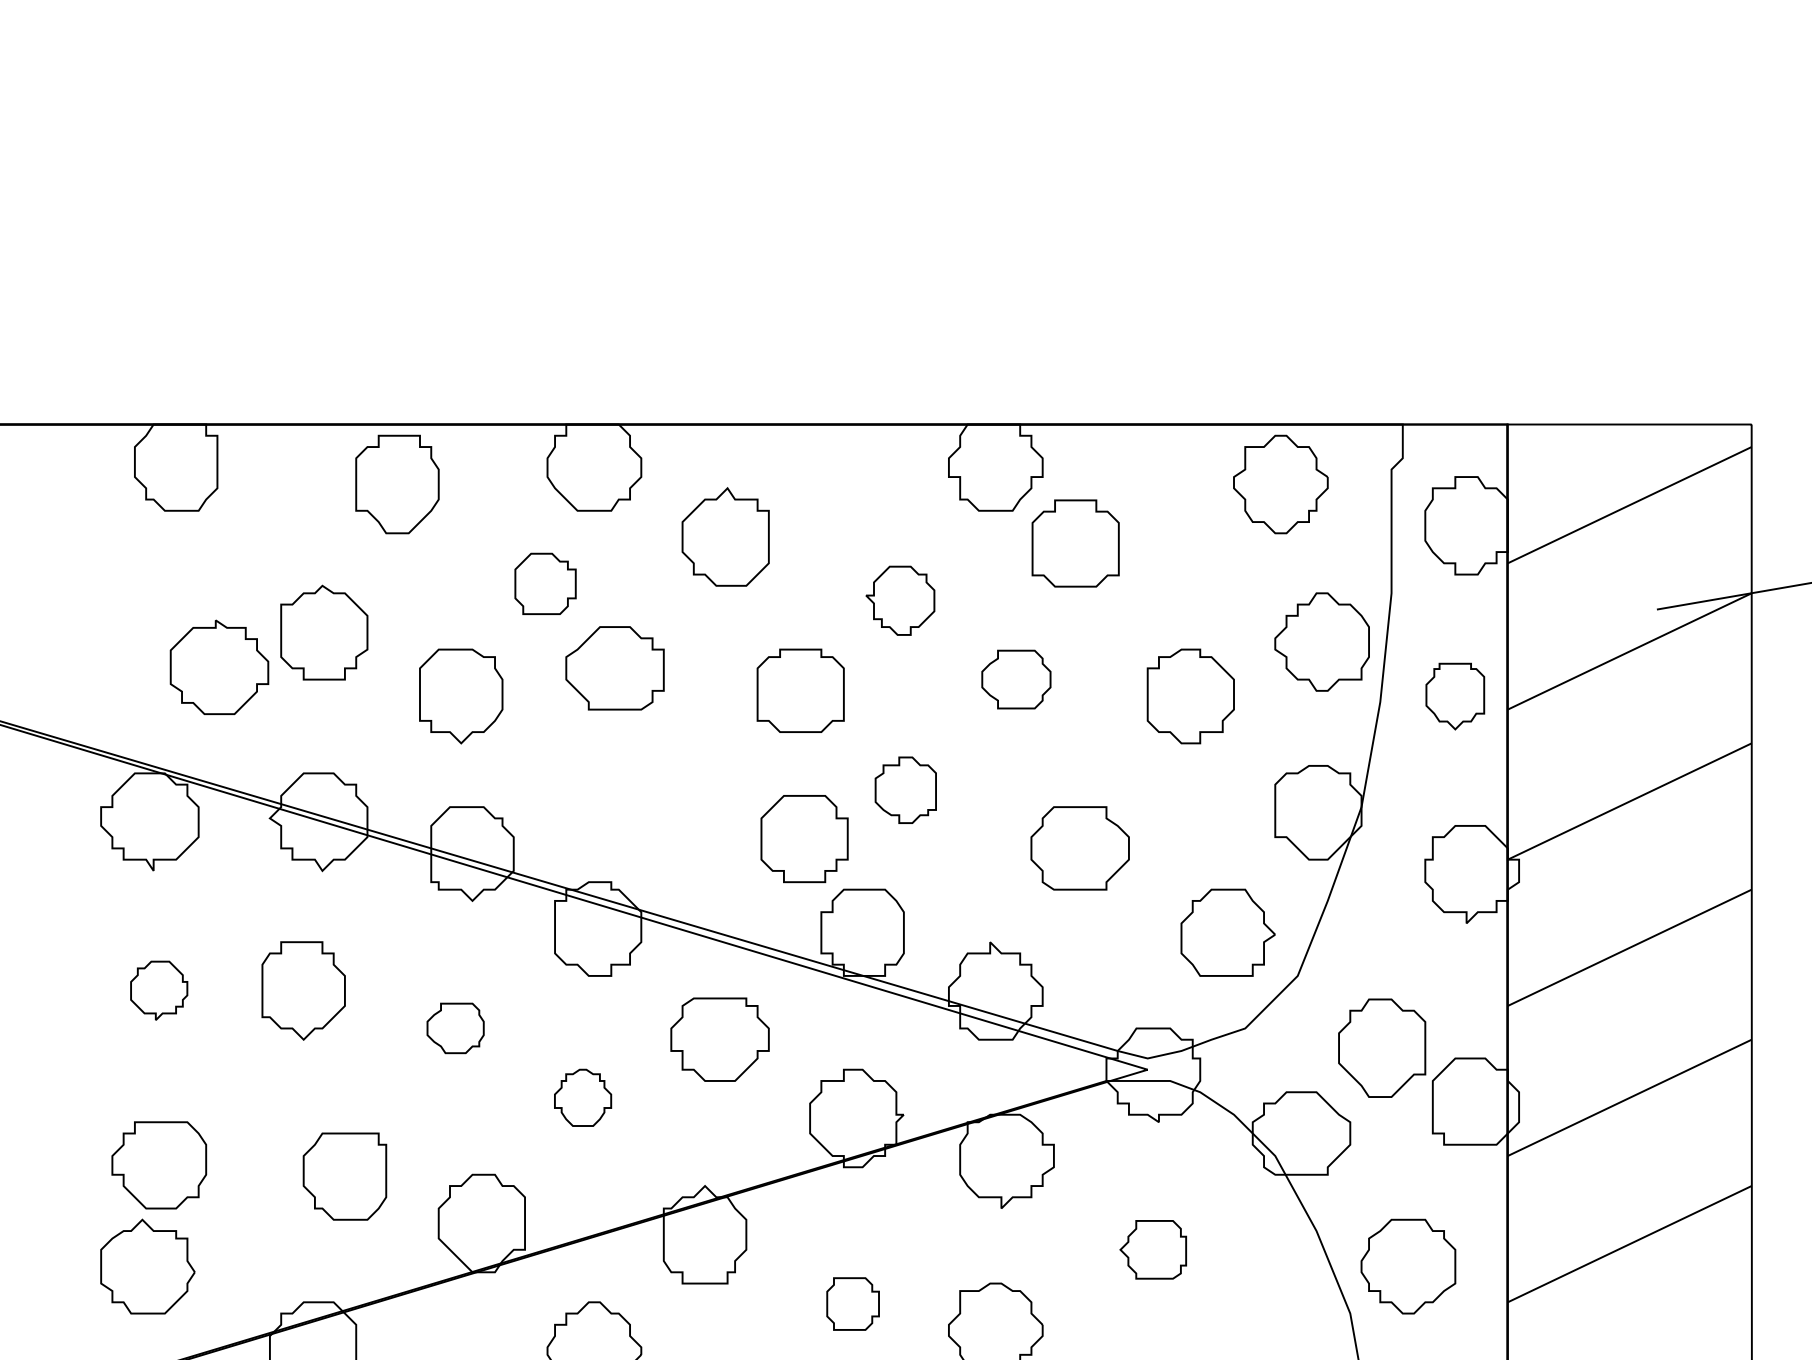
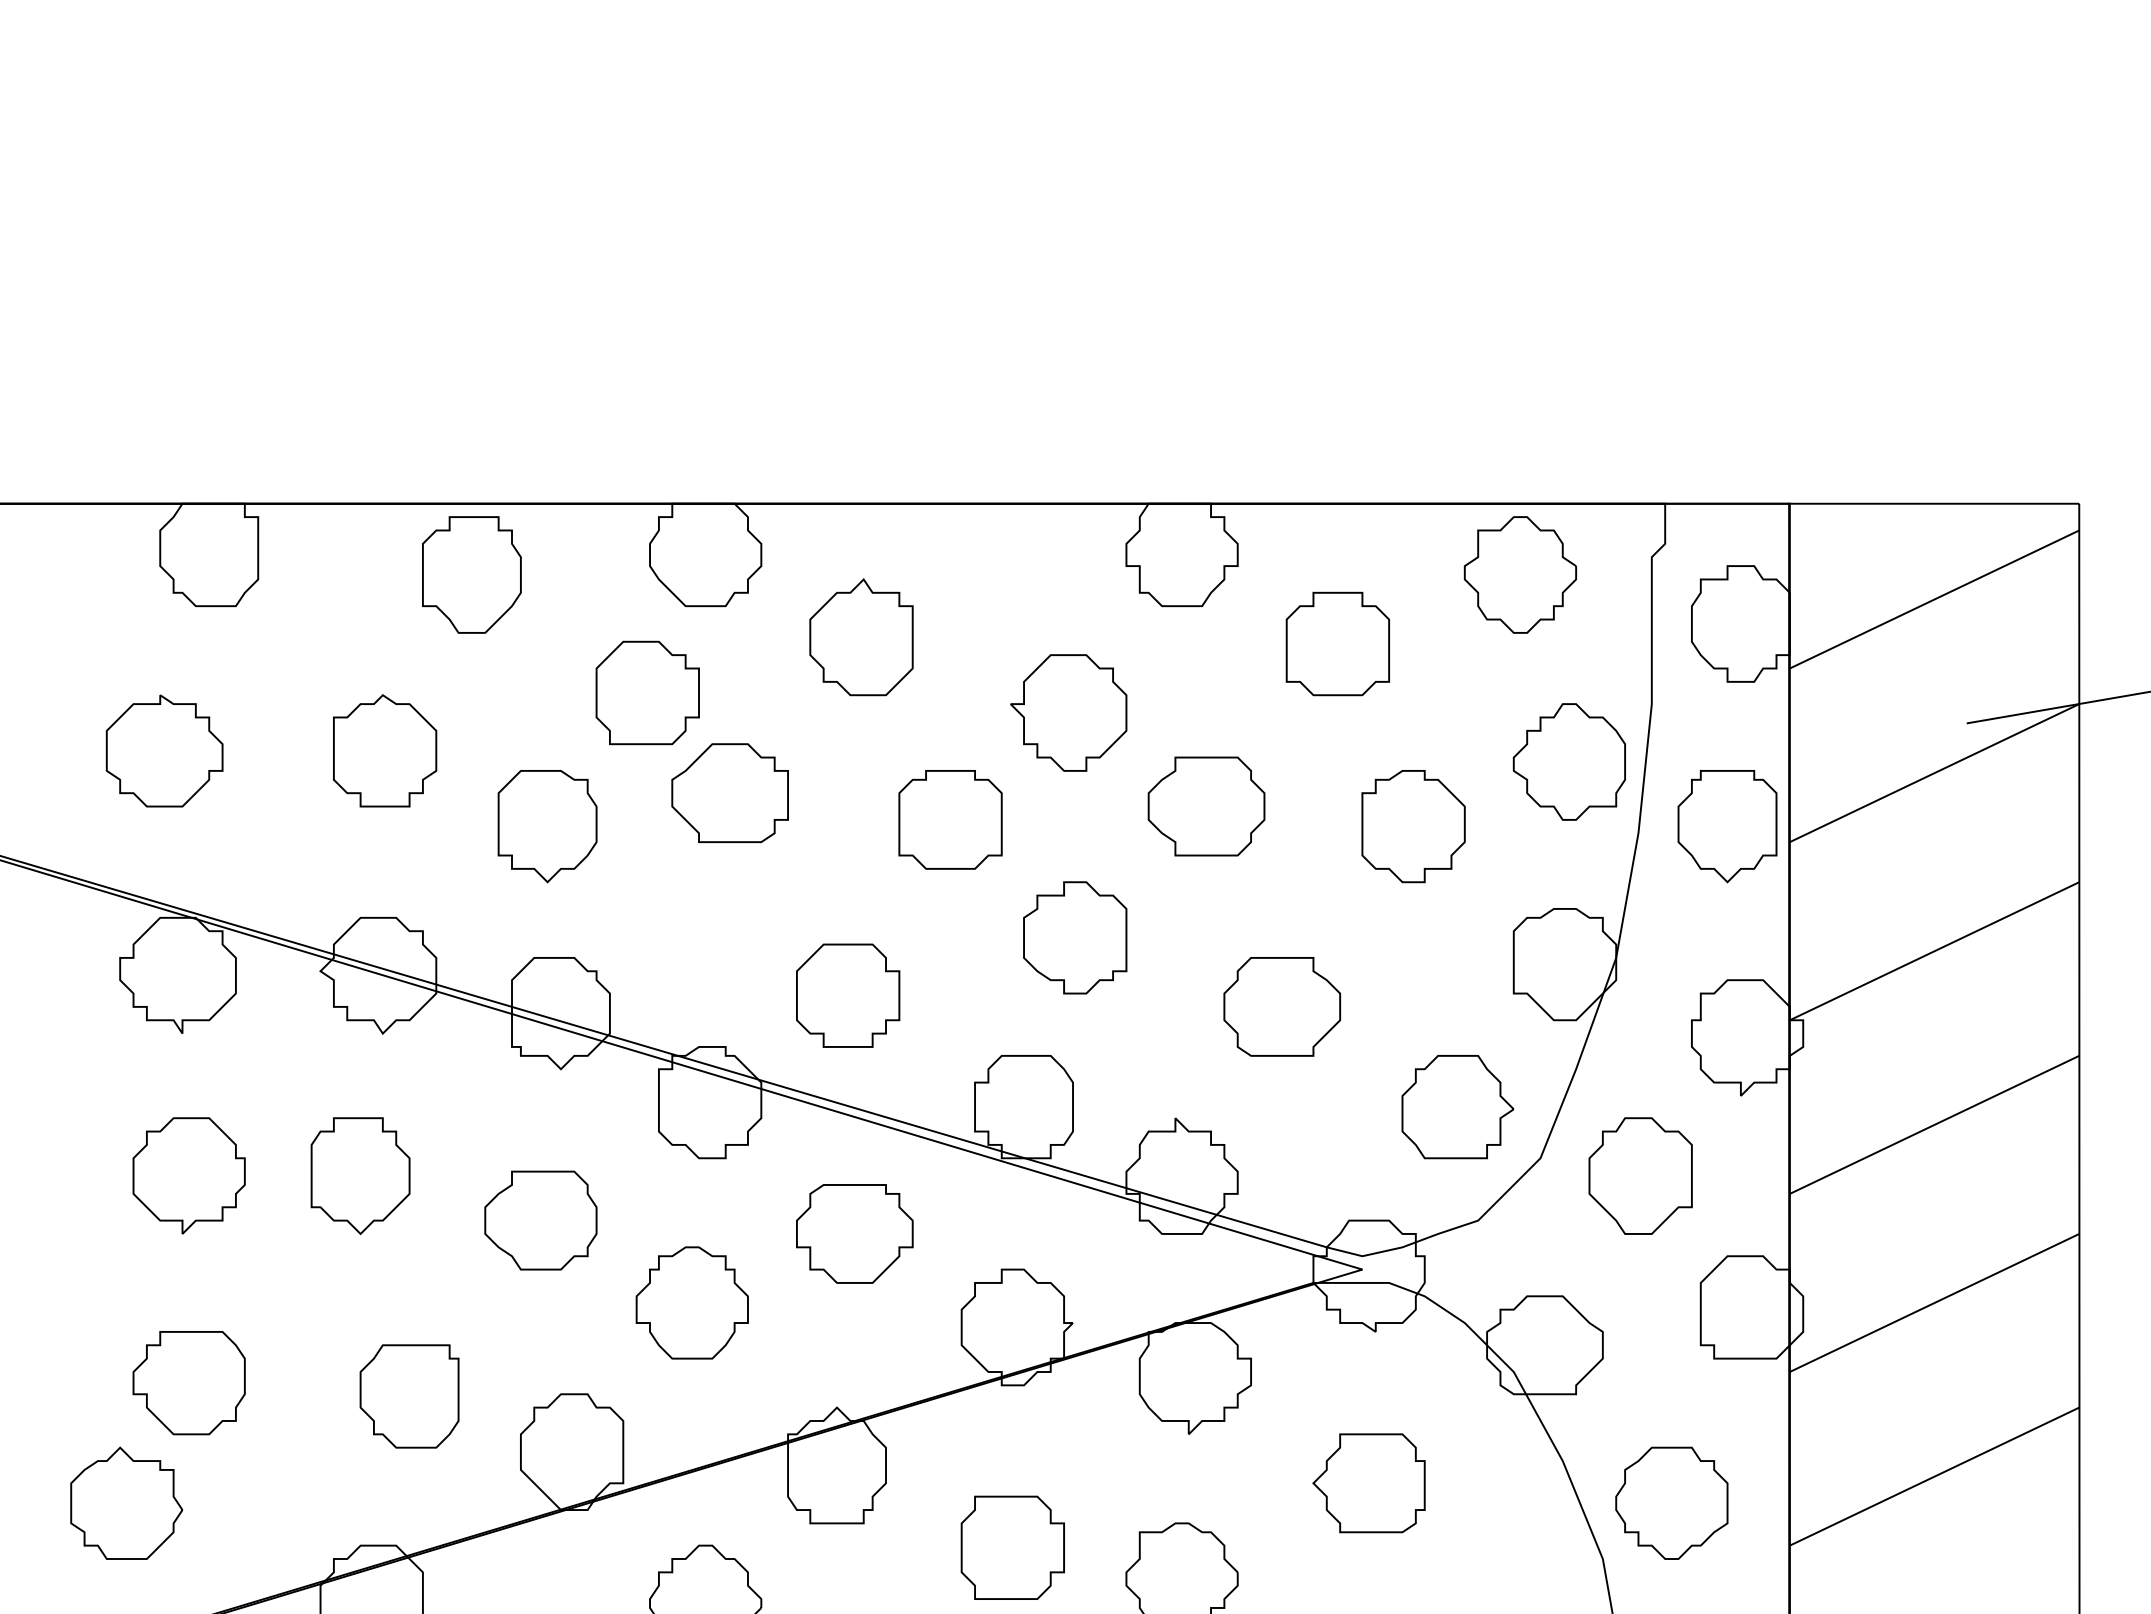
part: (1075, 543) -> (1337, 643), moved
part: (545, 583) -> (647, 692), size x1.43
part: (900, 600) -> (1068, 712), size x1.43
part: (219, 666) -> (164, 750), moved
part: (1016, 679) -> (1206, 806), size x1.43
part: (1455, 696) -> (1727, 826), size x1.43
part: (906, 789) -> (1075, 937), size x1.43
part: (804, 838) -> (848, 995), moved
part: (158, 990) -> (188, 1175), size x1.67
part: (455, 1028) -> (540, 1220), size x1.67
part: (1382, 1047) -> (1640, 1175), moved
part: (582, 1097) -> (691, 1302), size x1.67
part: (1152, 1249) -> (1368, 1483), size x1.43
part: (147, 1265) -> (126, 1502), moved
part: (852, 1303) -> (1012, 1547), size x1.67

